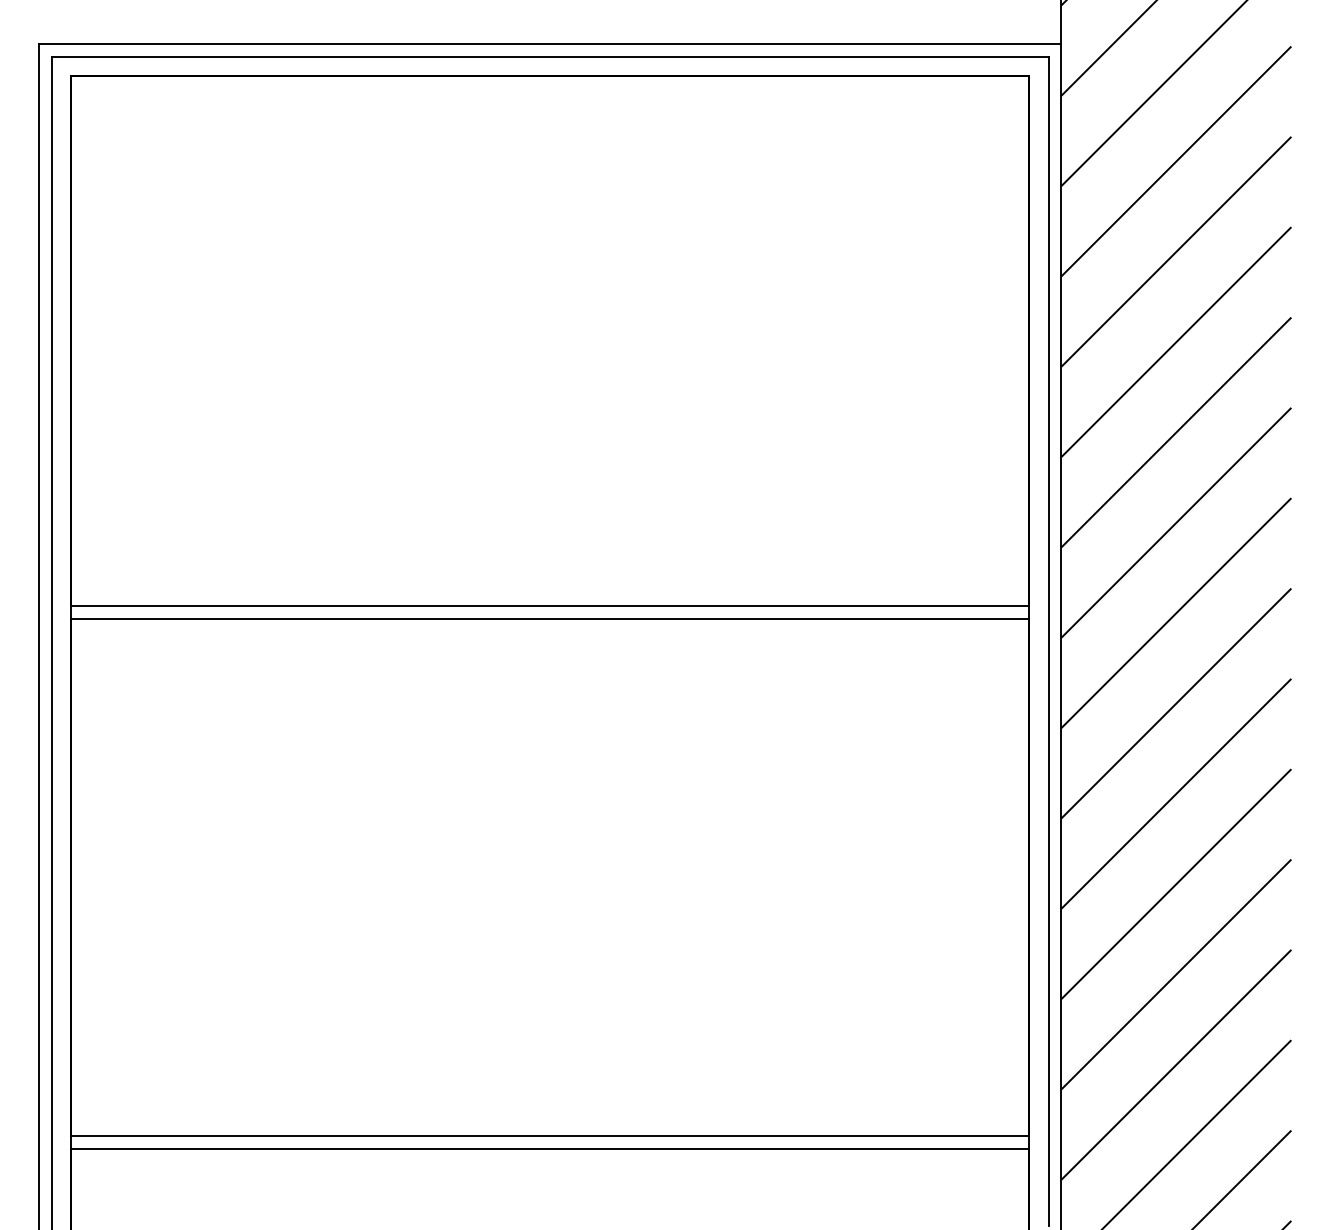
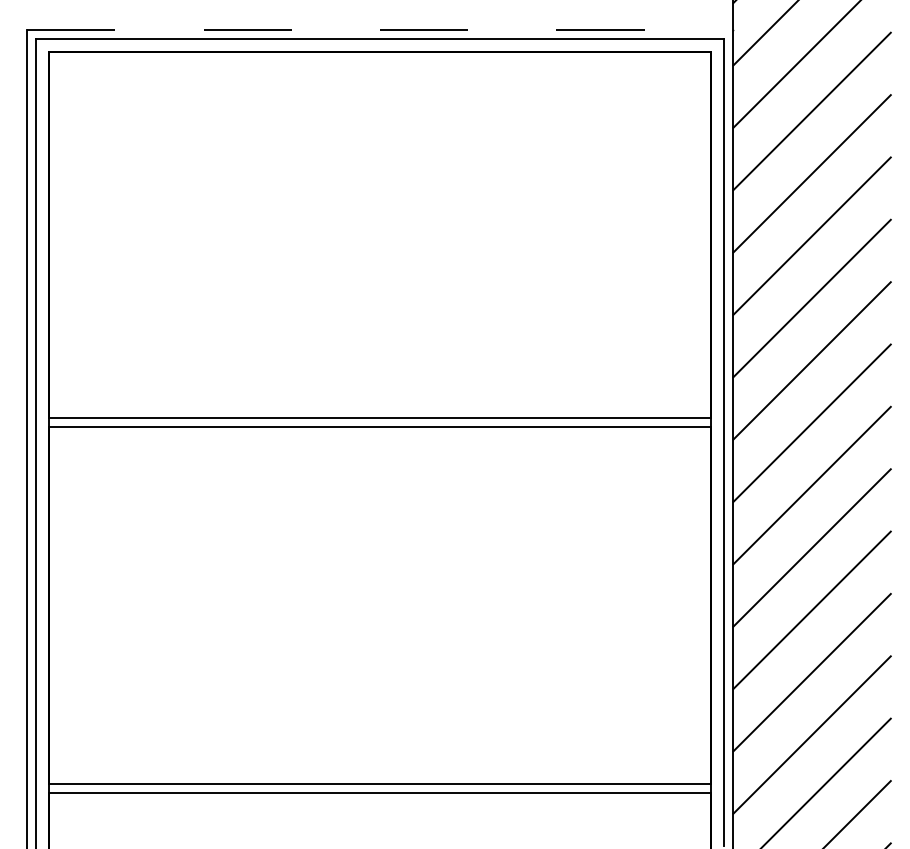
line: (551, 44) -> (380, 30), solid -> dashed

